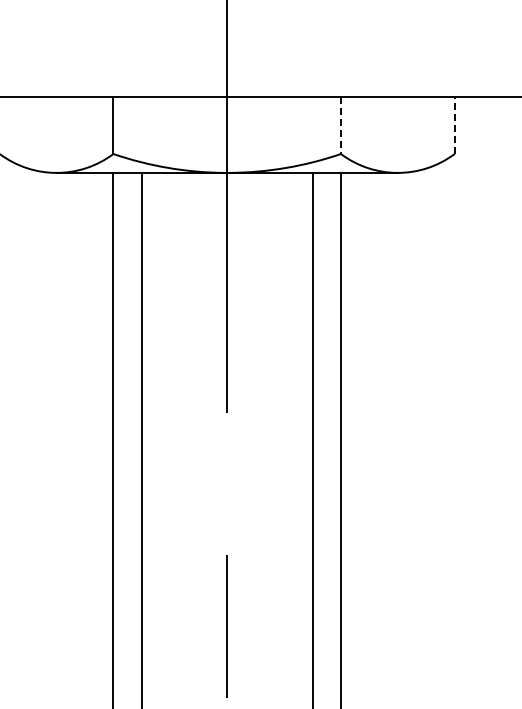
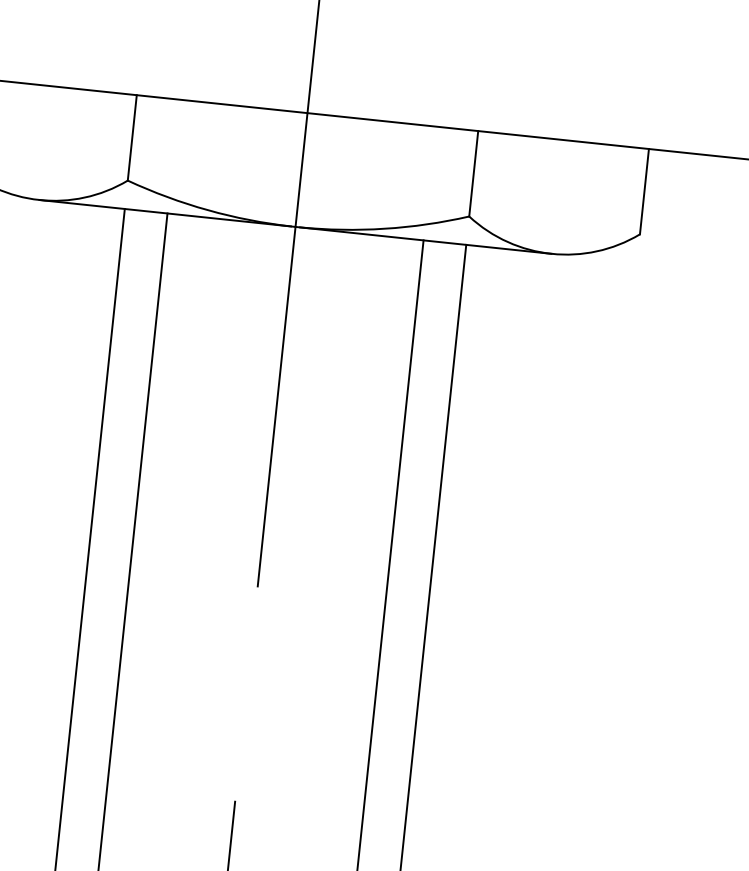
line: (454, 125) -> (644, 191), dashed -> solid
line: (340, 126) -> (472, 175), dashed -> solid

